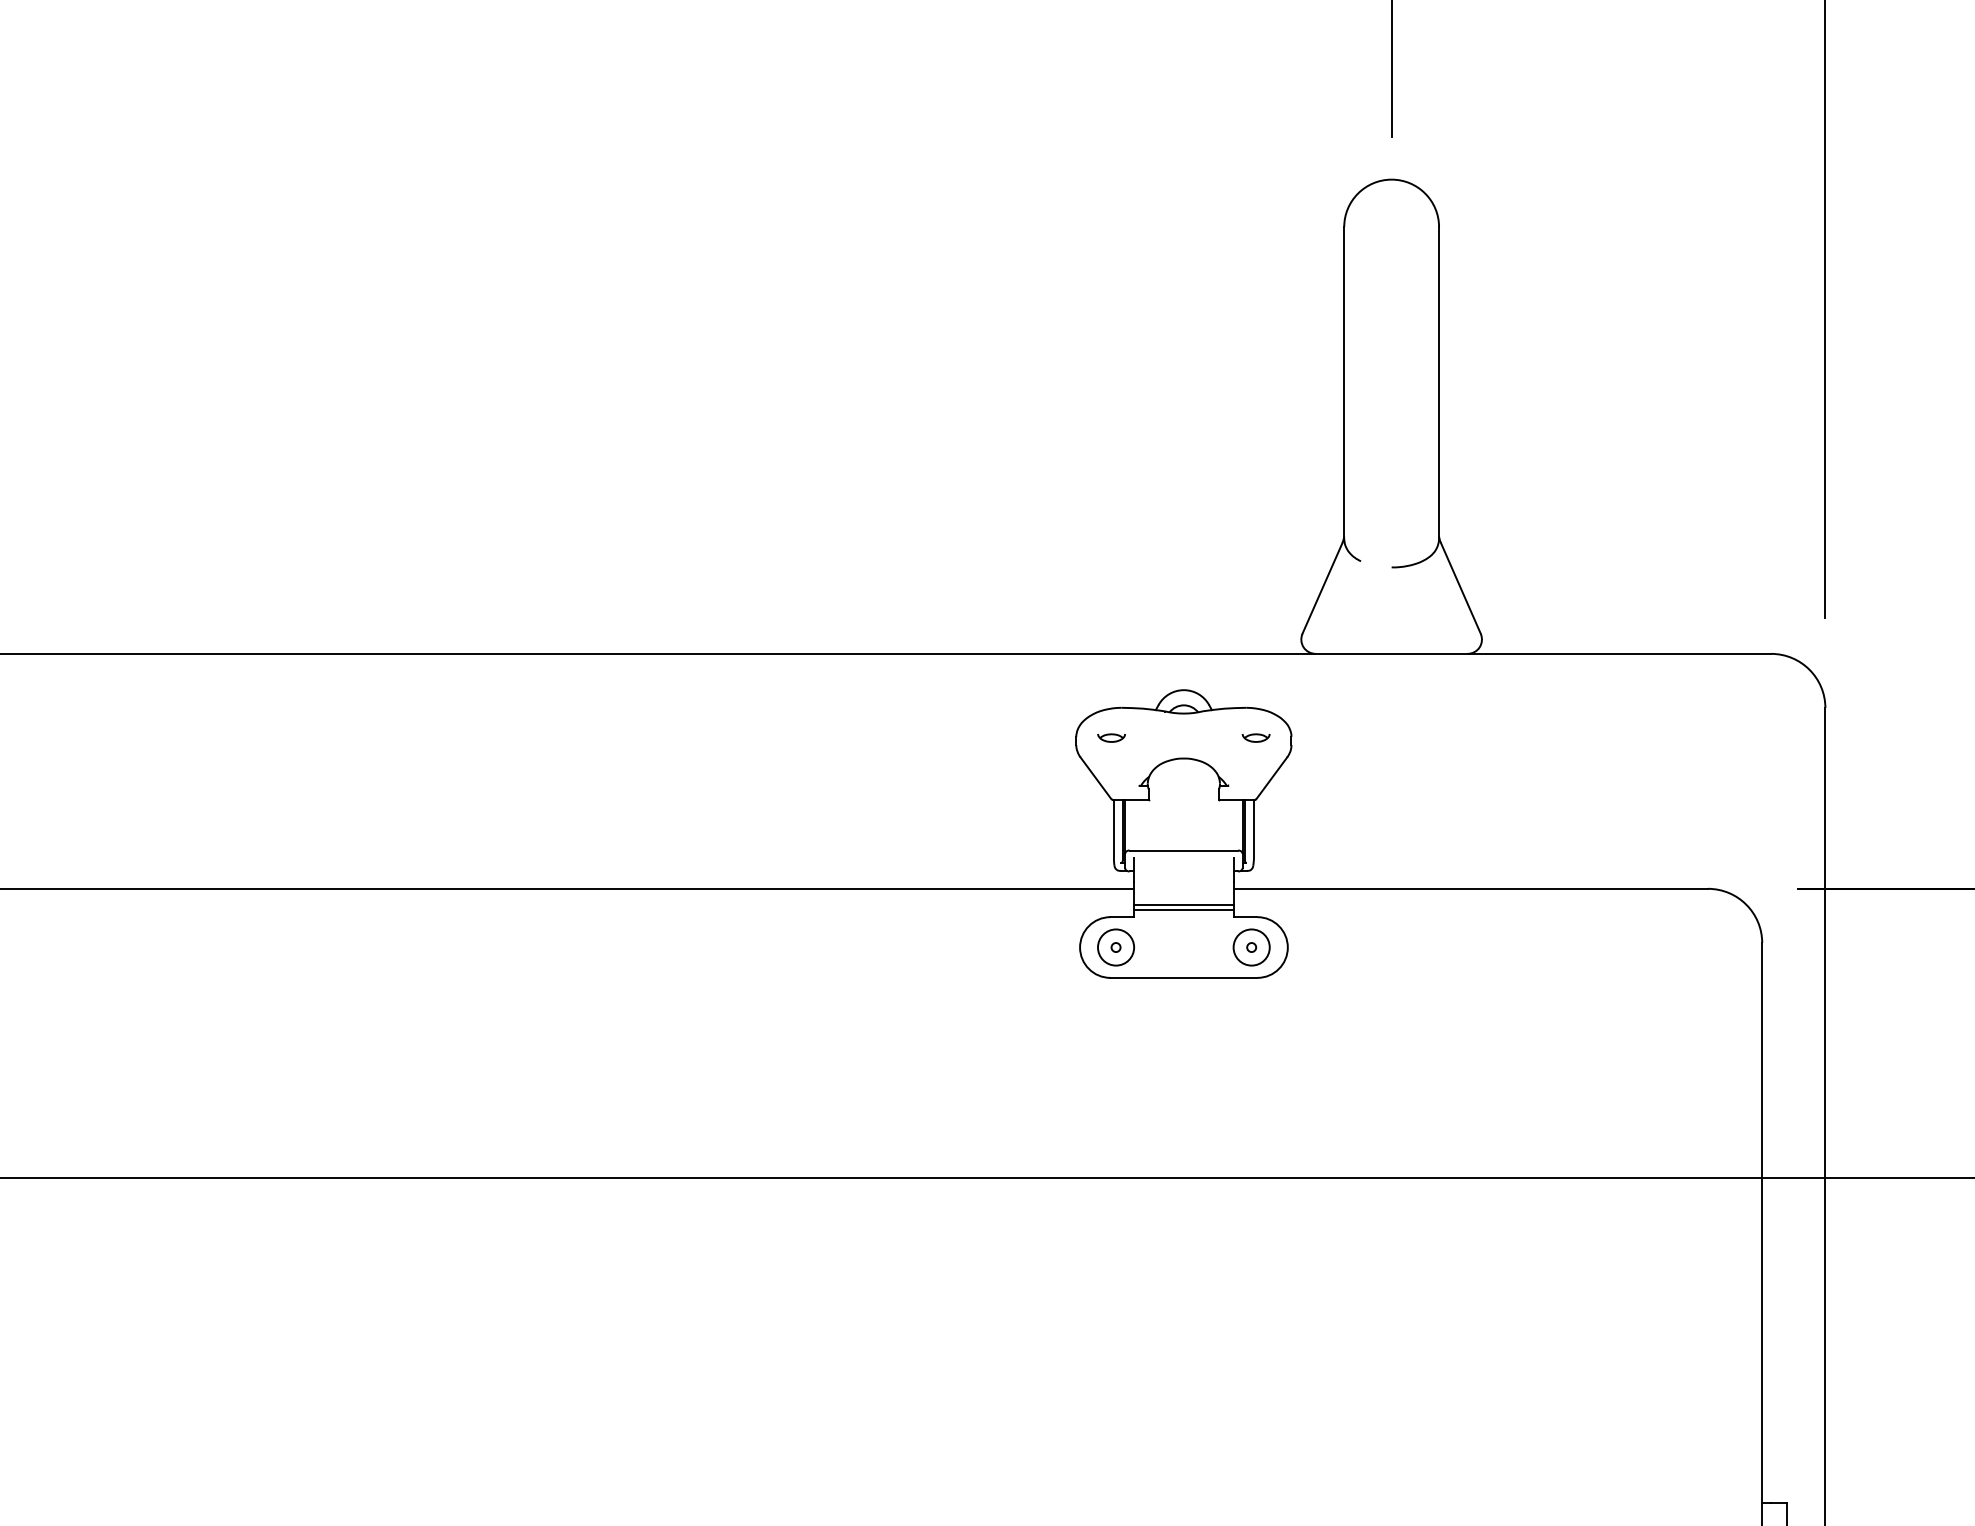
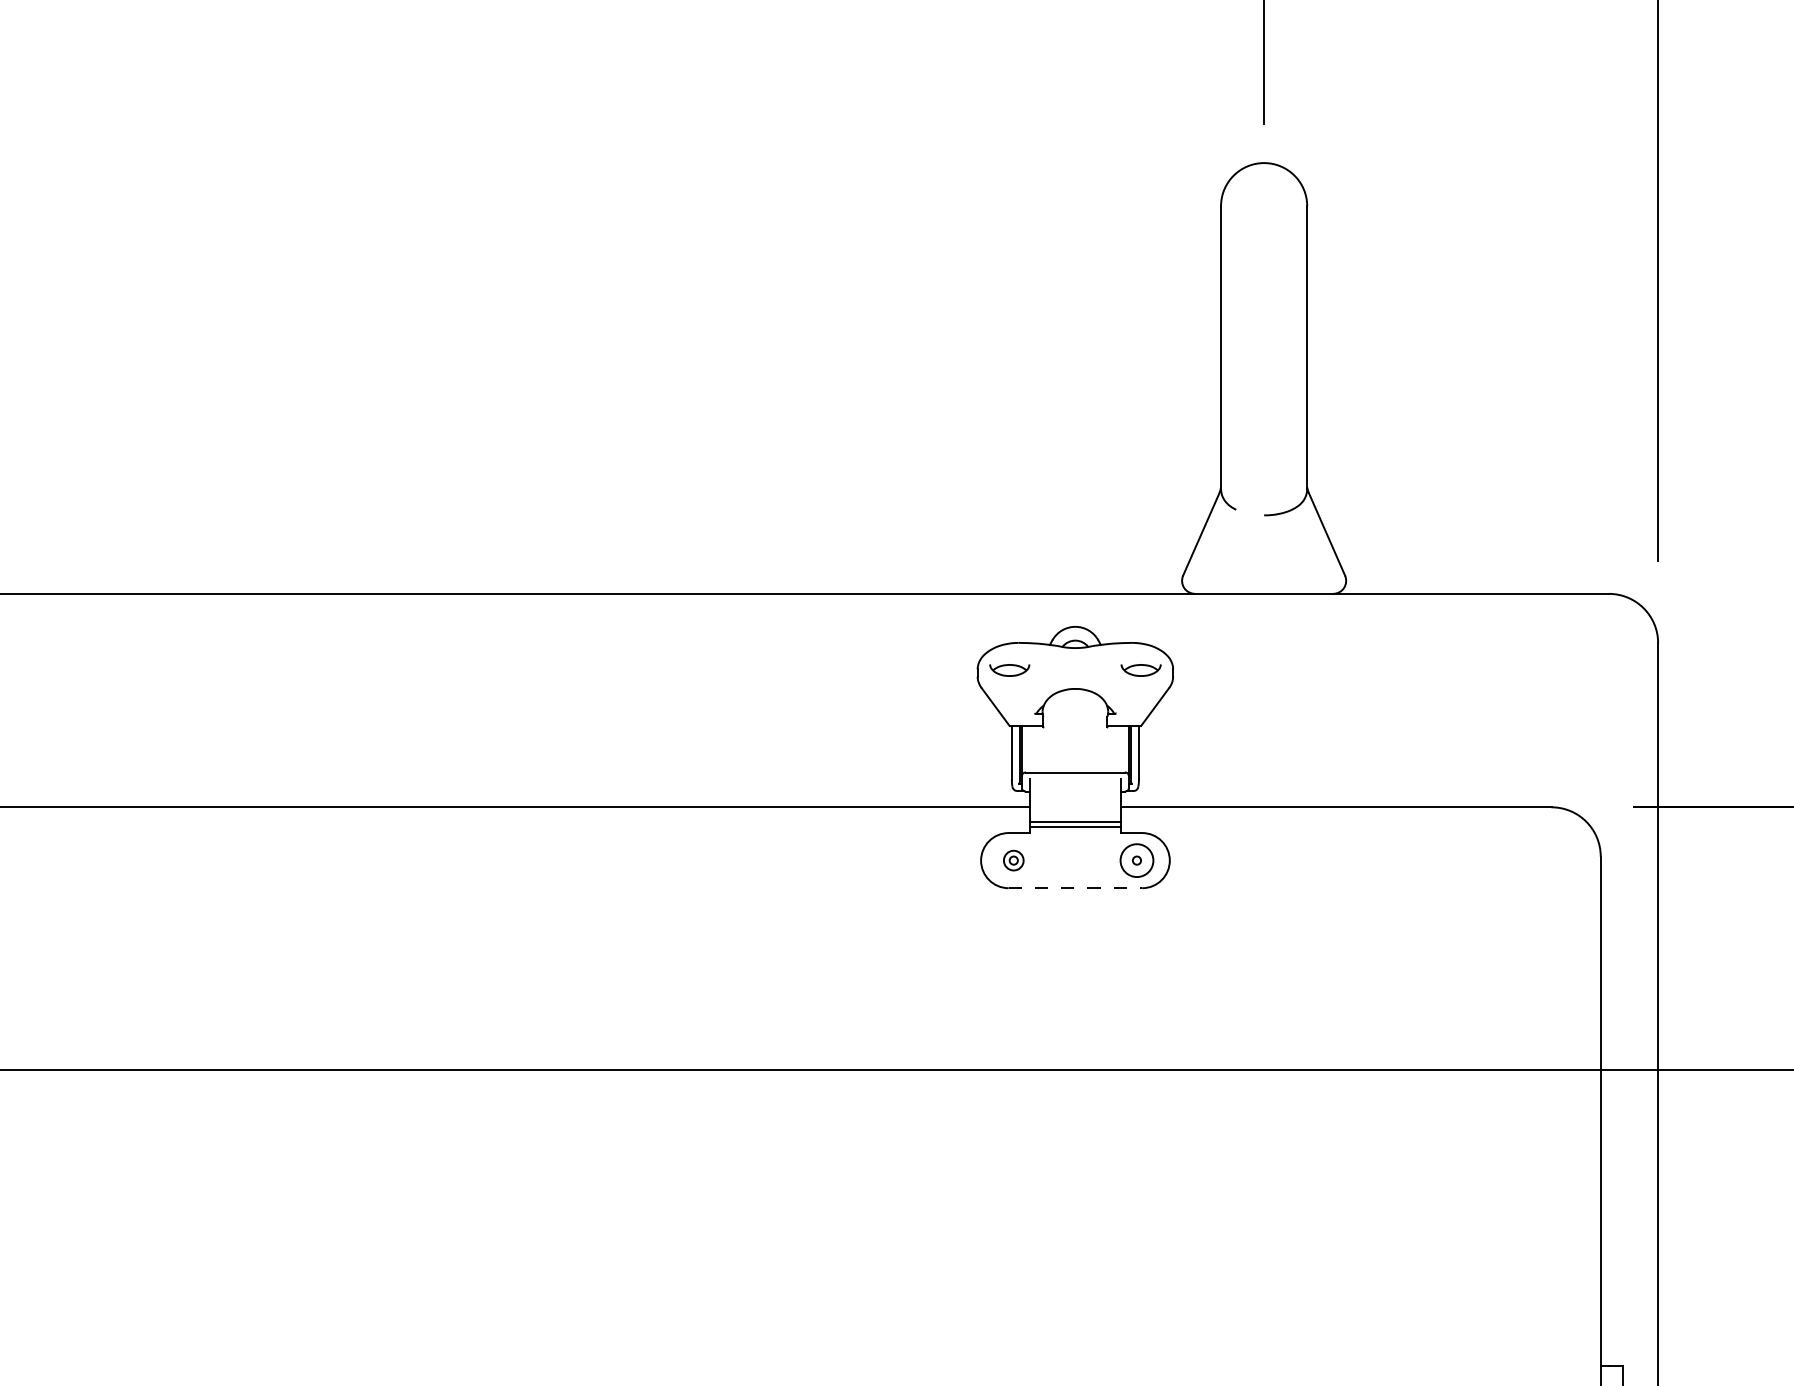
part: (1111, 737) -> (1009, 669), size x1.6
part: (1255, 737) -> (1140, 669), size x1.6
circle: (1116, 947) -> (1014, 860), size x0.6
line: (1183, 977) -> (1075, 887), solid -> dashed

